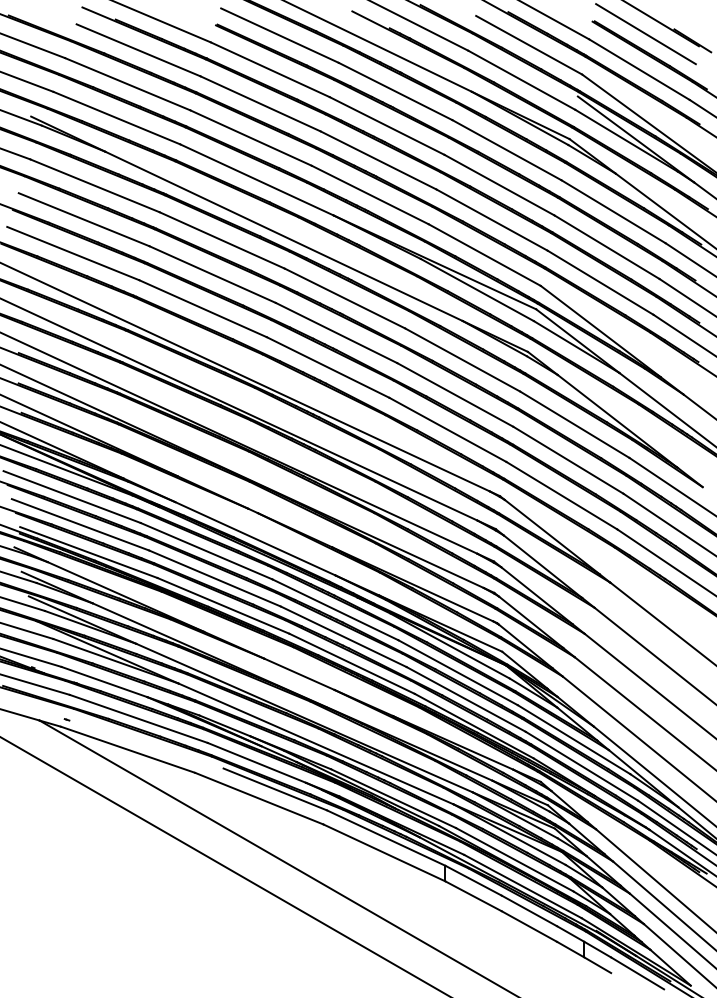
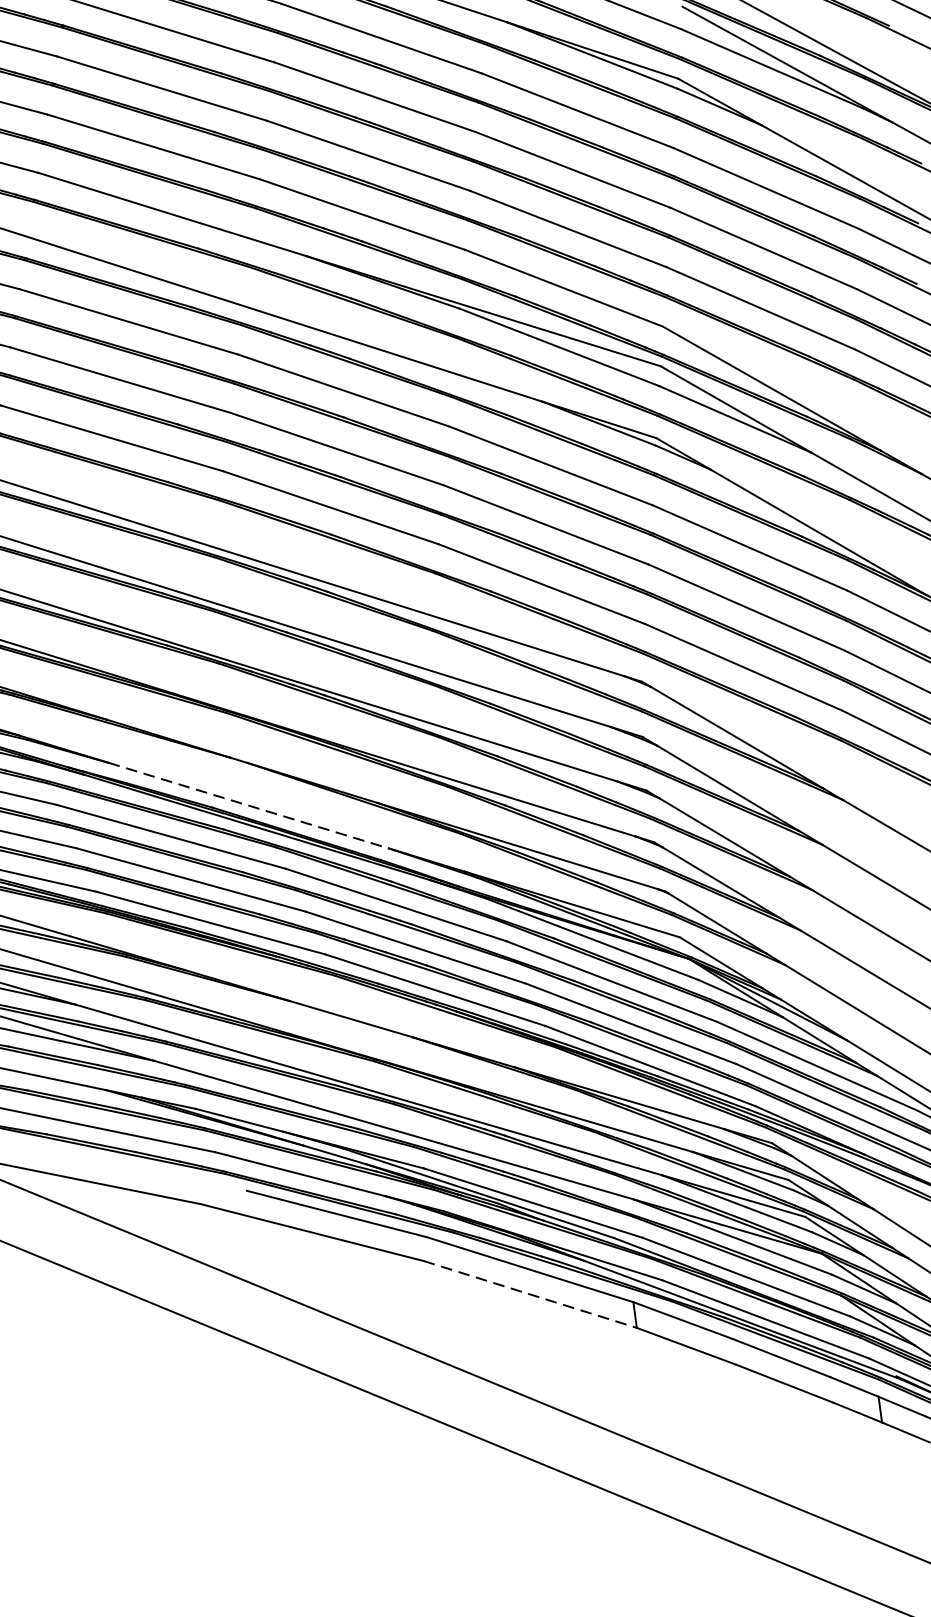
line: (255, 538) -> (248, 805), solid -> dashed
line: (384, 853) -> (530, 1295), solid -> dashed

